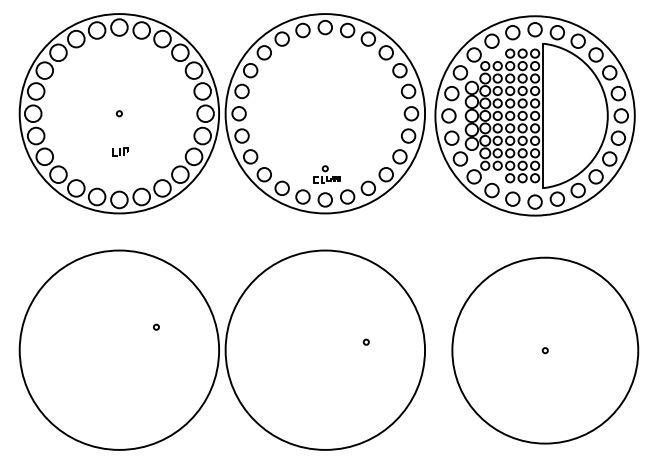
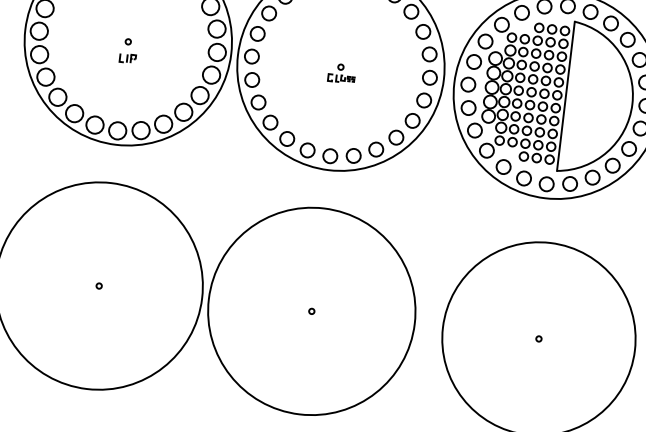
part: (120, 151) -> (127, 58), moved
part: (326, 174) -> (341, 73), moved
circle: (156, 326) -> (99, 285), moved
circle: (365, 341) -> (311, 310), moved

